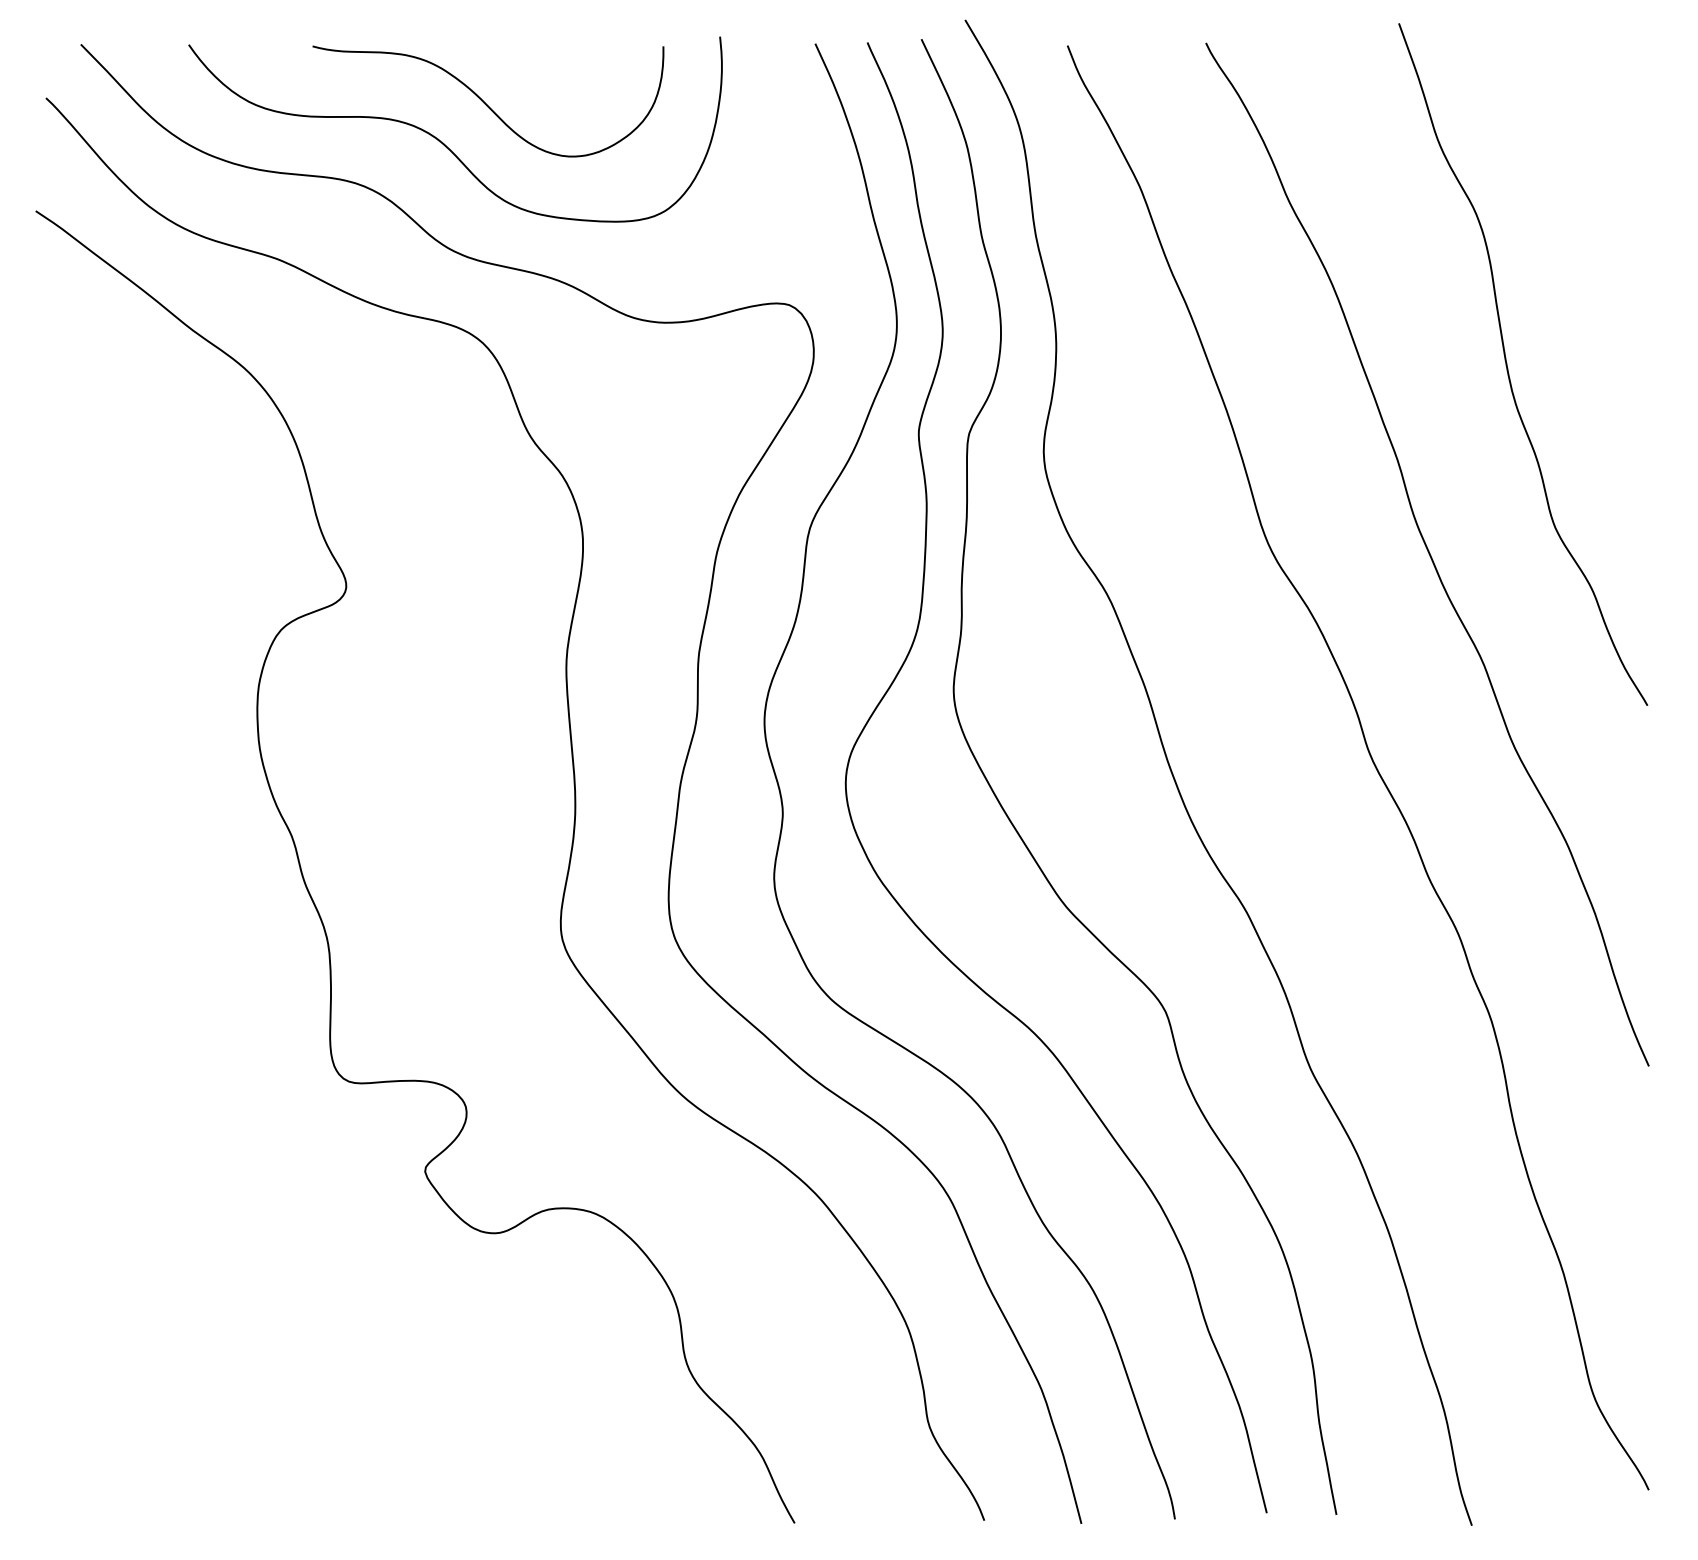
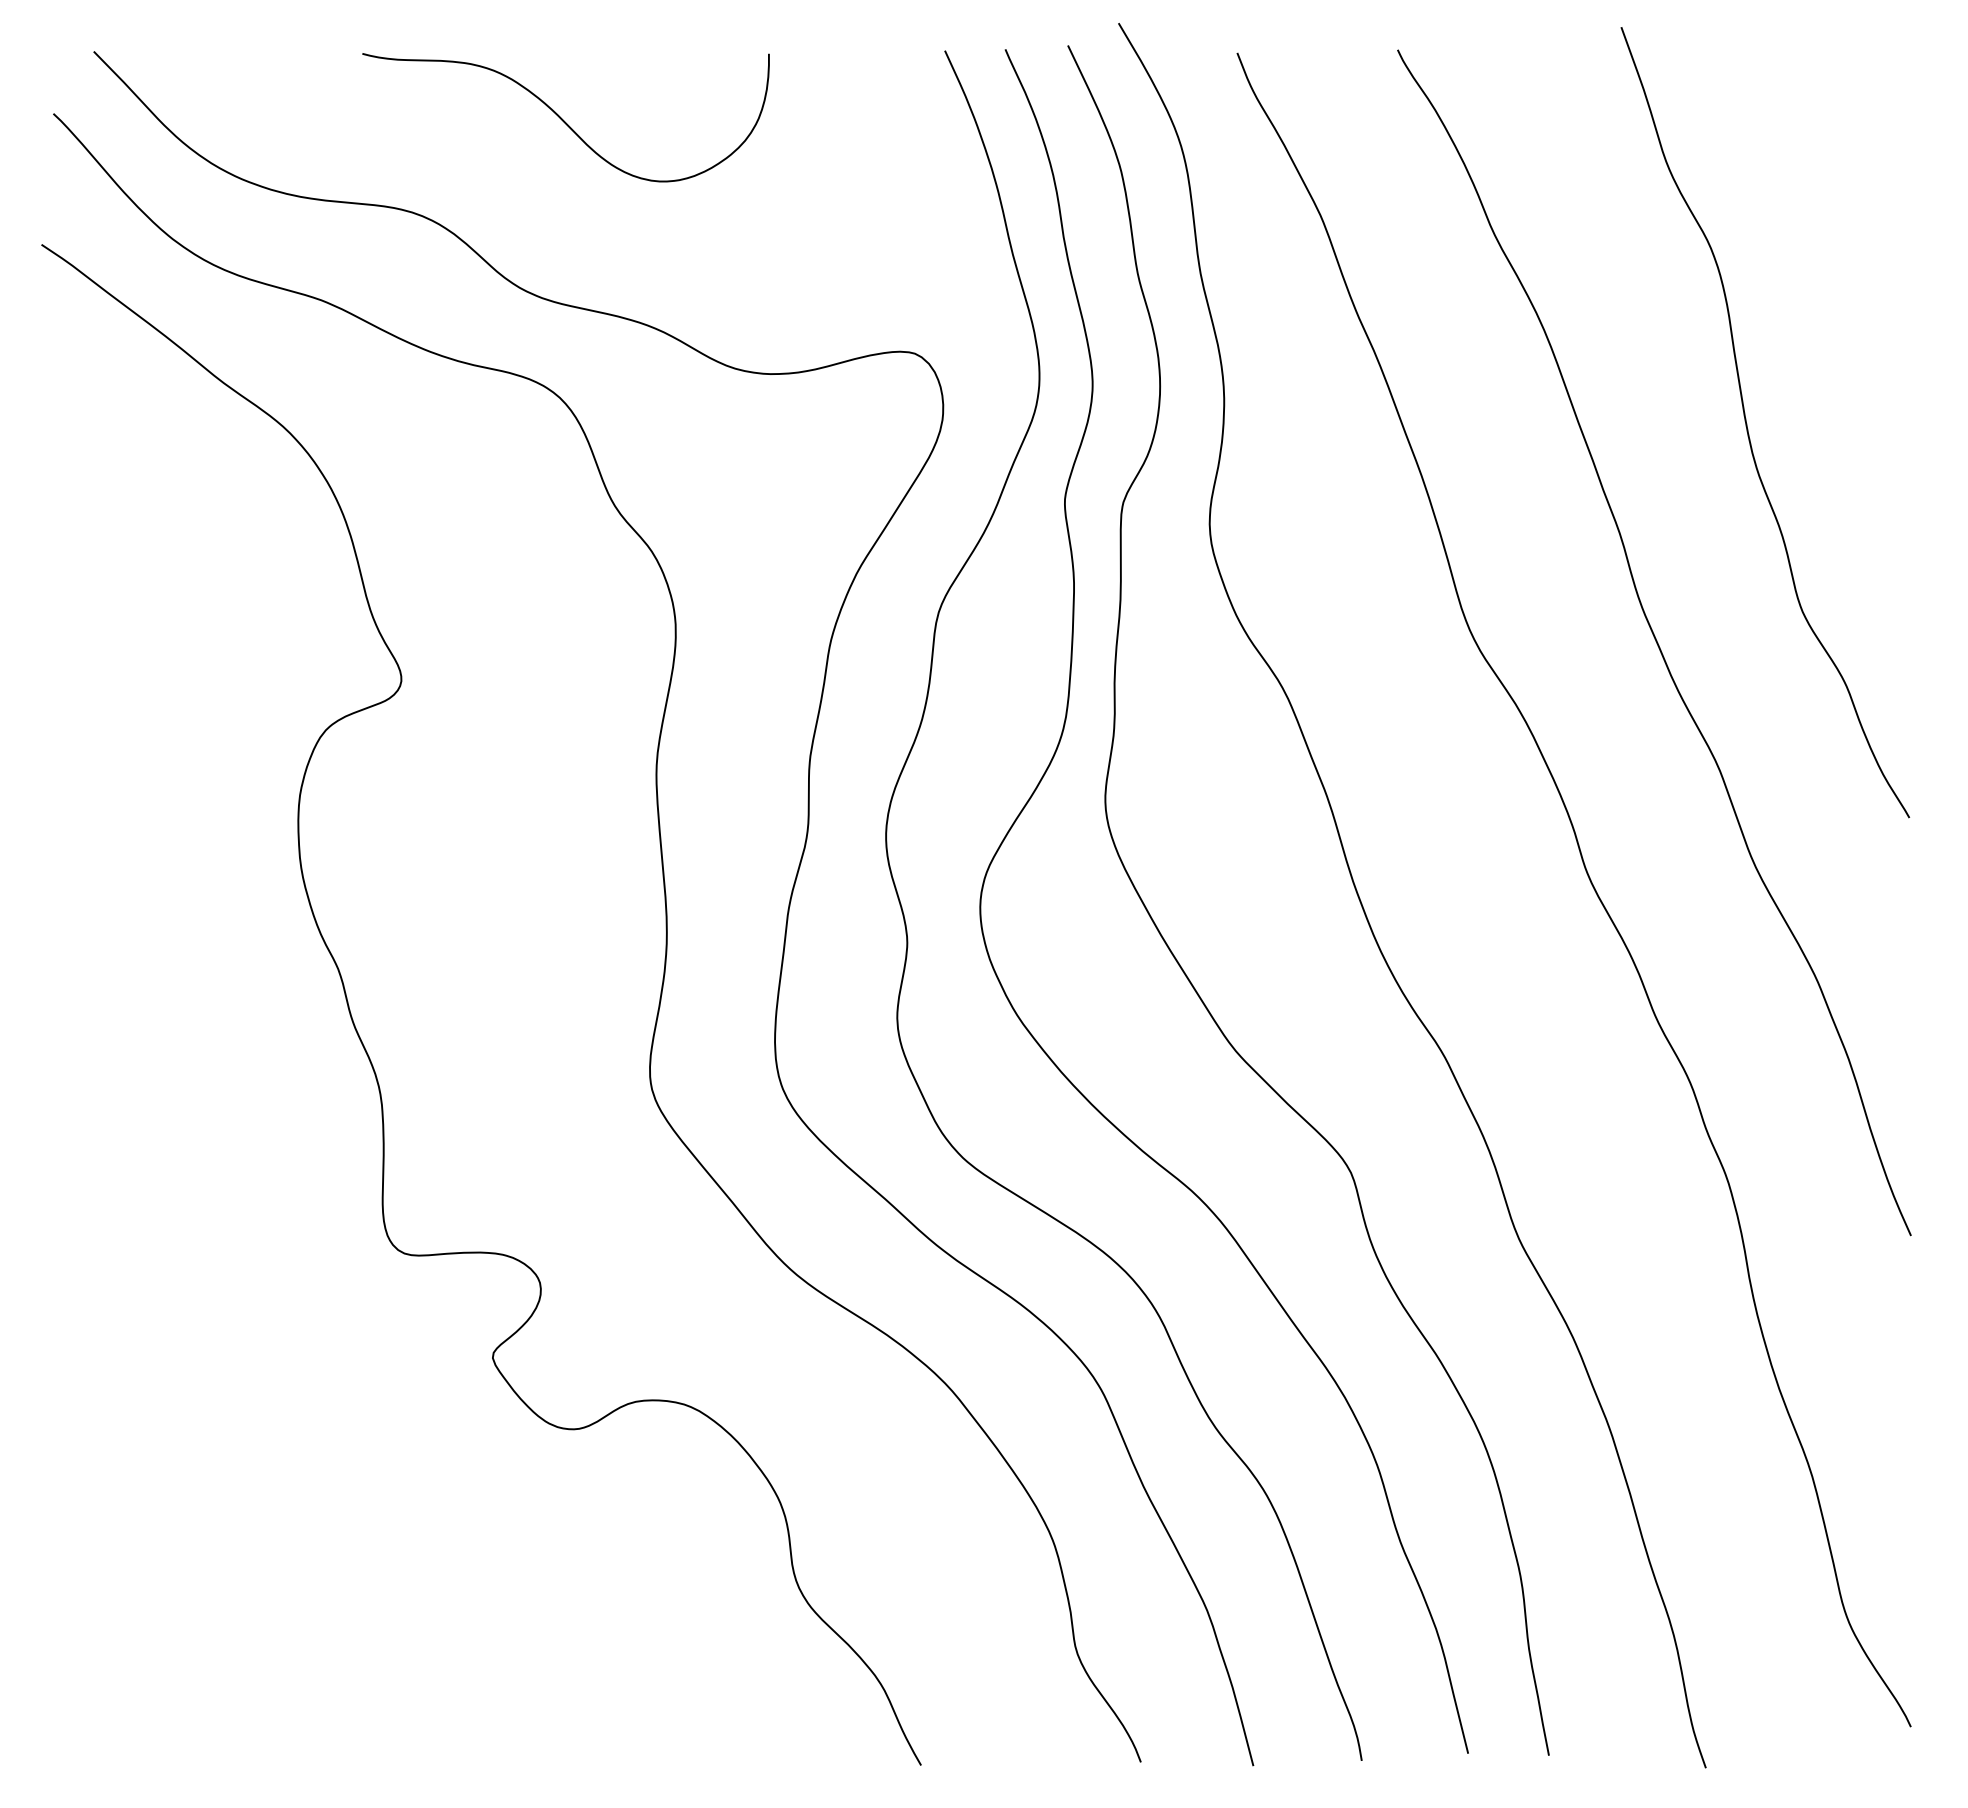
curve: (445, 144) -> (516, 167), removed

